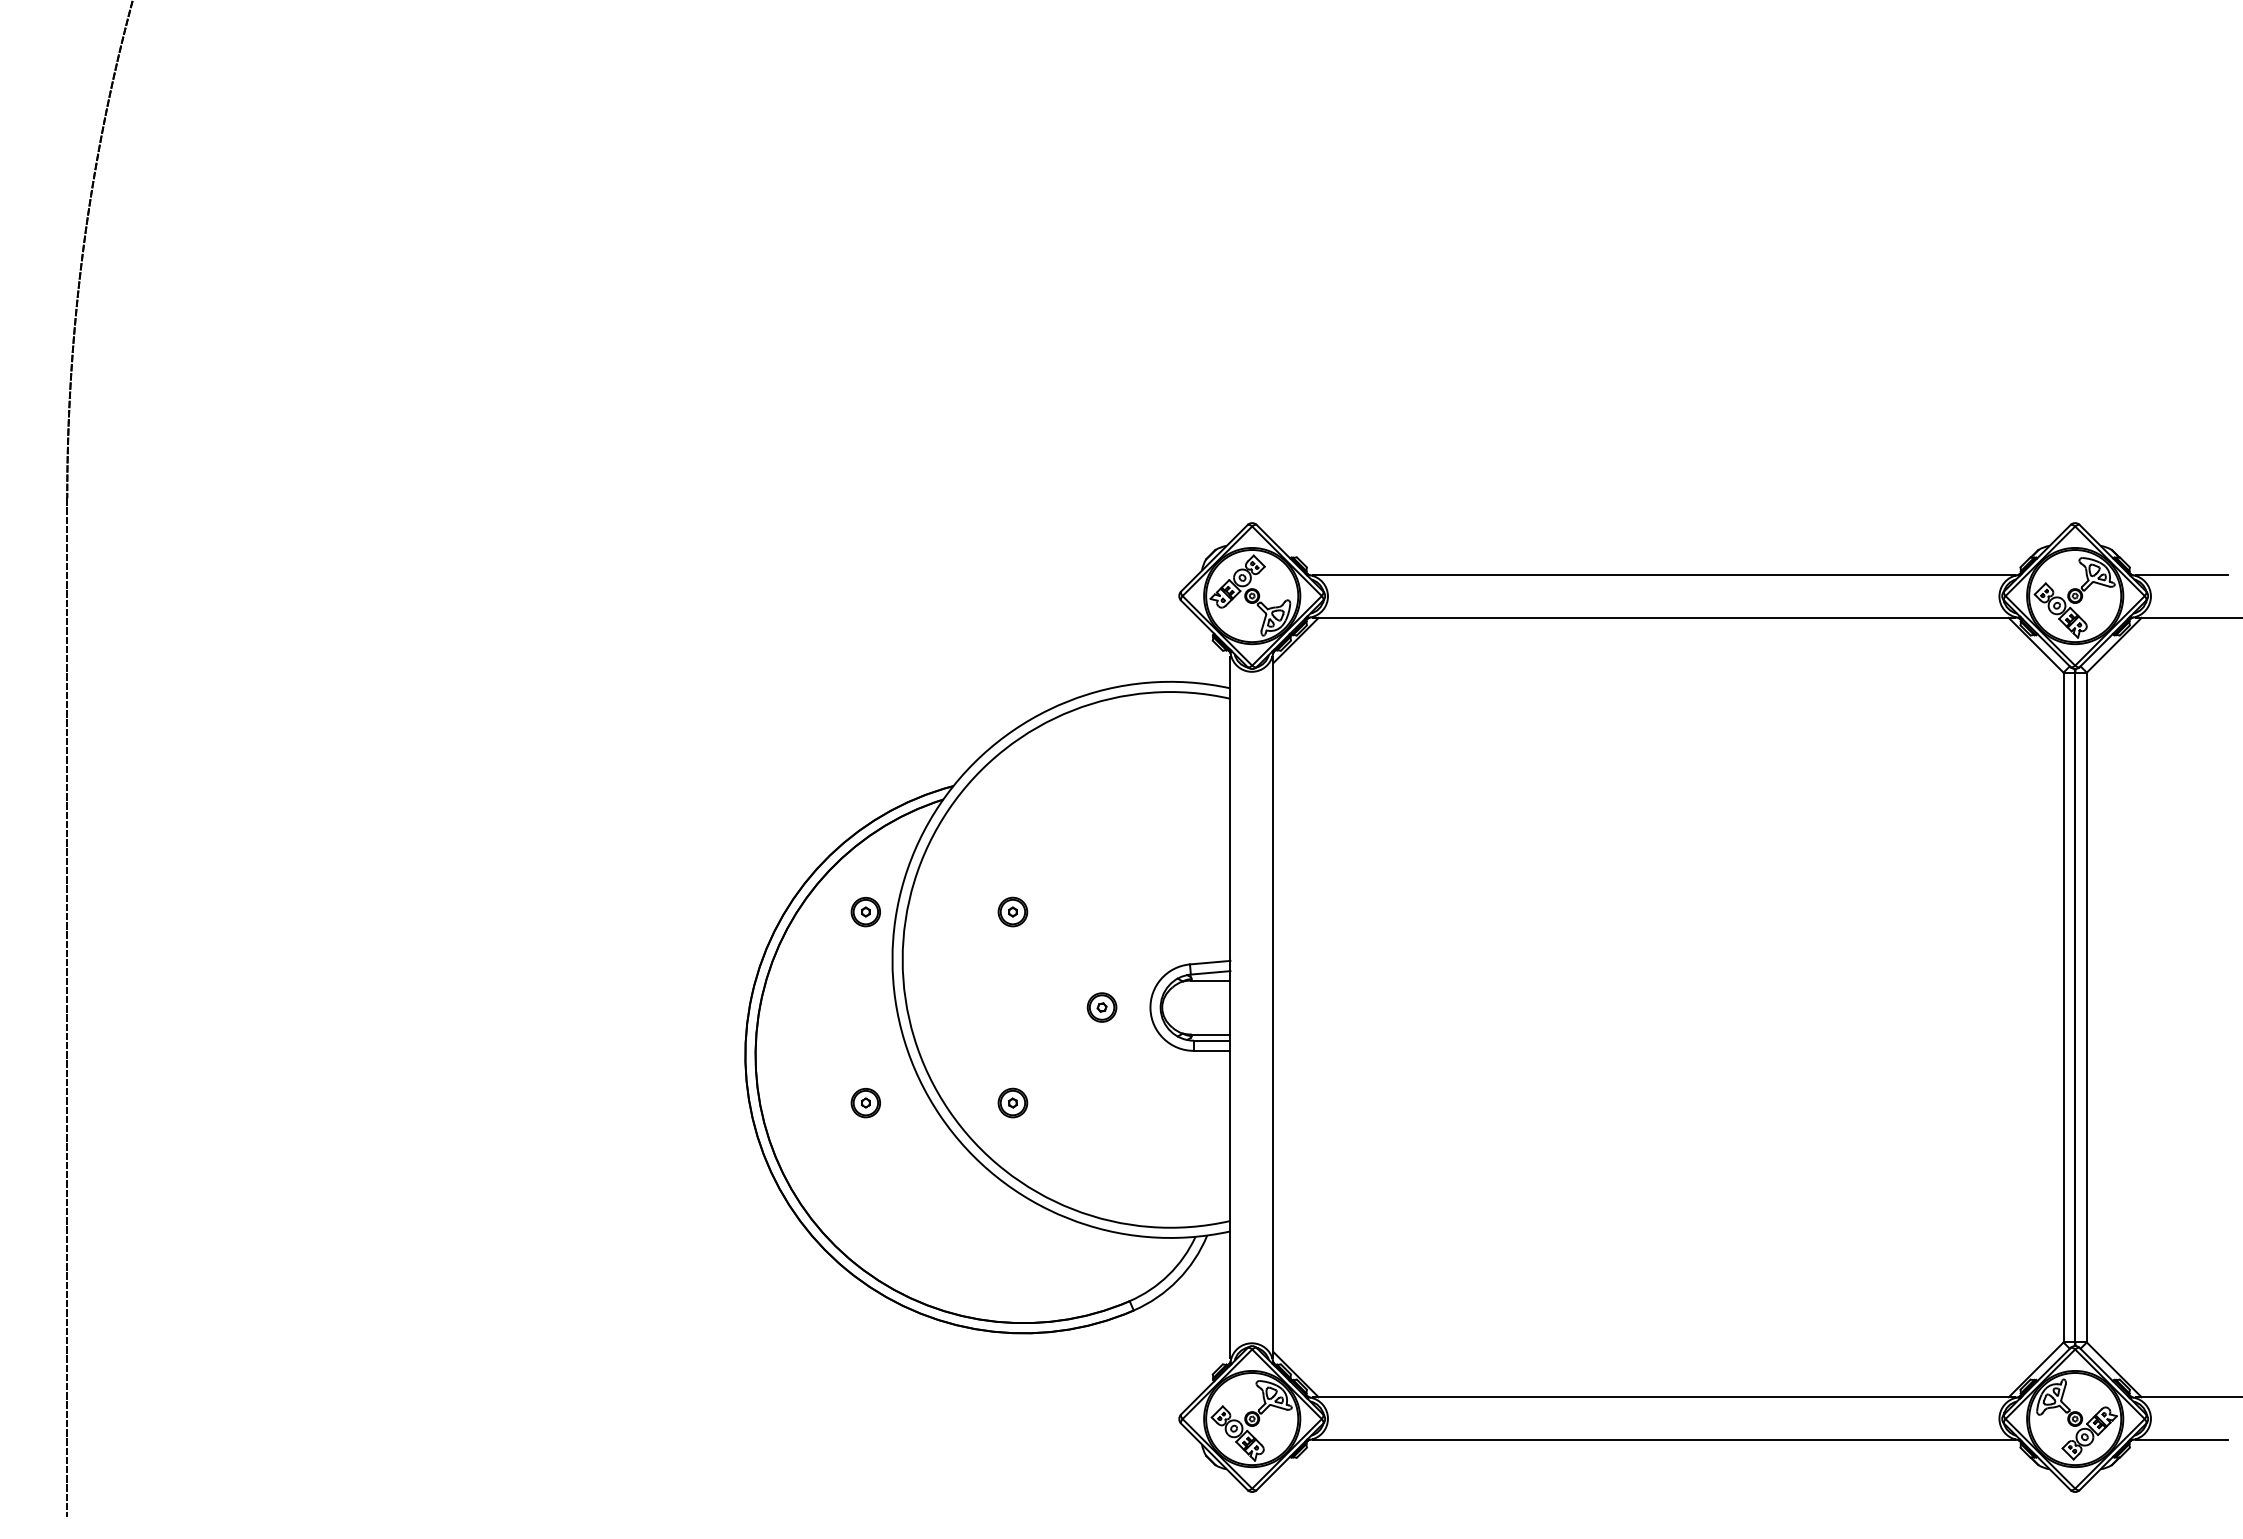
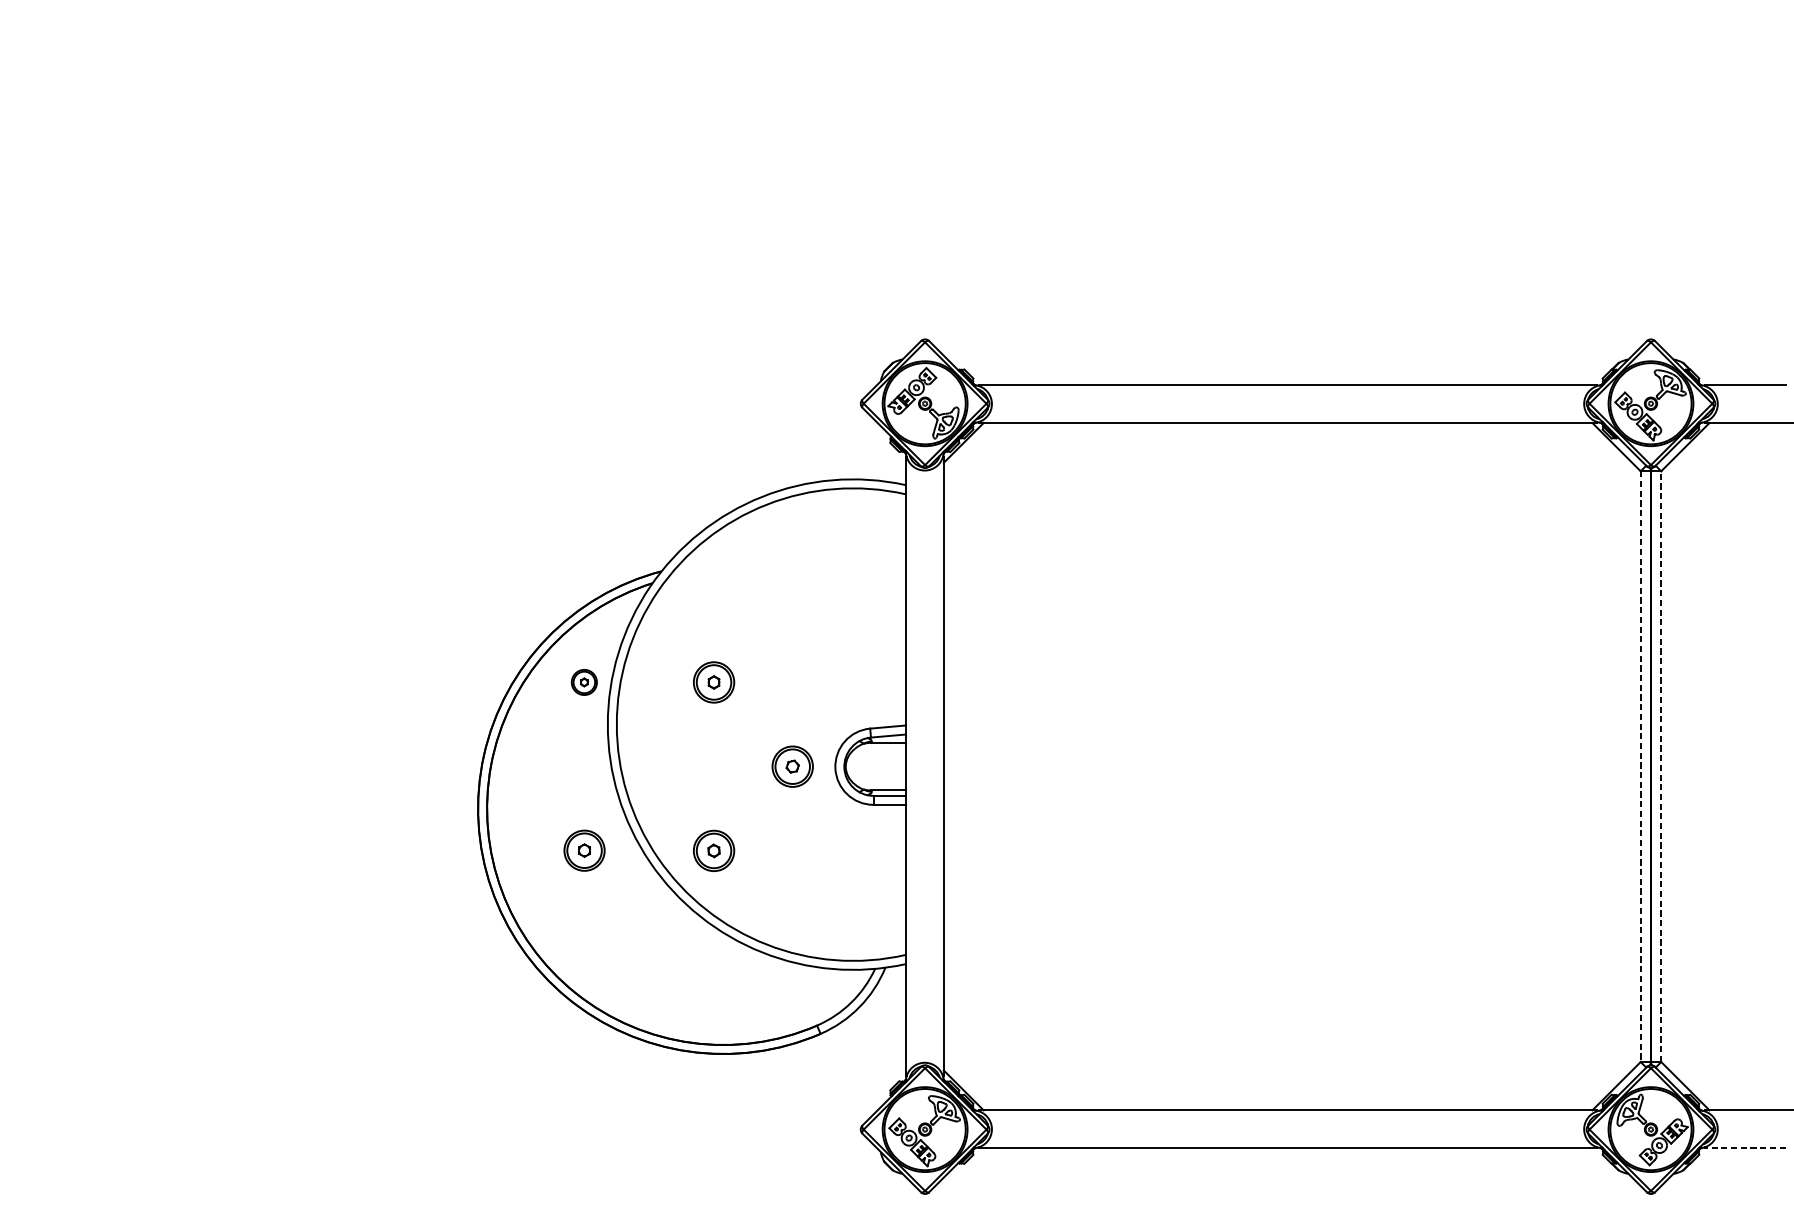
part: (1012, 911) -> (713, 681), size x1.6
part: (1101, 1007) -> (792, 766), size x1.6
line: (2063, 1007) -> (1640, 766), solid -> dashed
line: (2086, 1007) -> (1660, 766), solid -> dashed
part: (1012, 1102) -> (713, 850), size x1.6
part: (865, 1103) -> (584, 851), size x1.6
line: (2181, 1440) -> (1744, 1148), solid -> dashed

